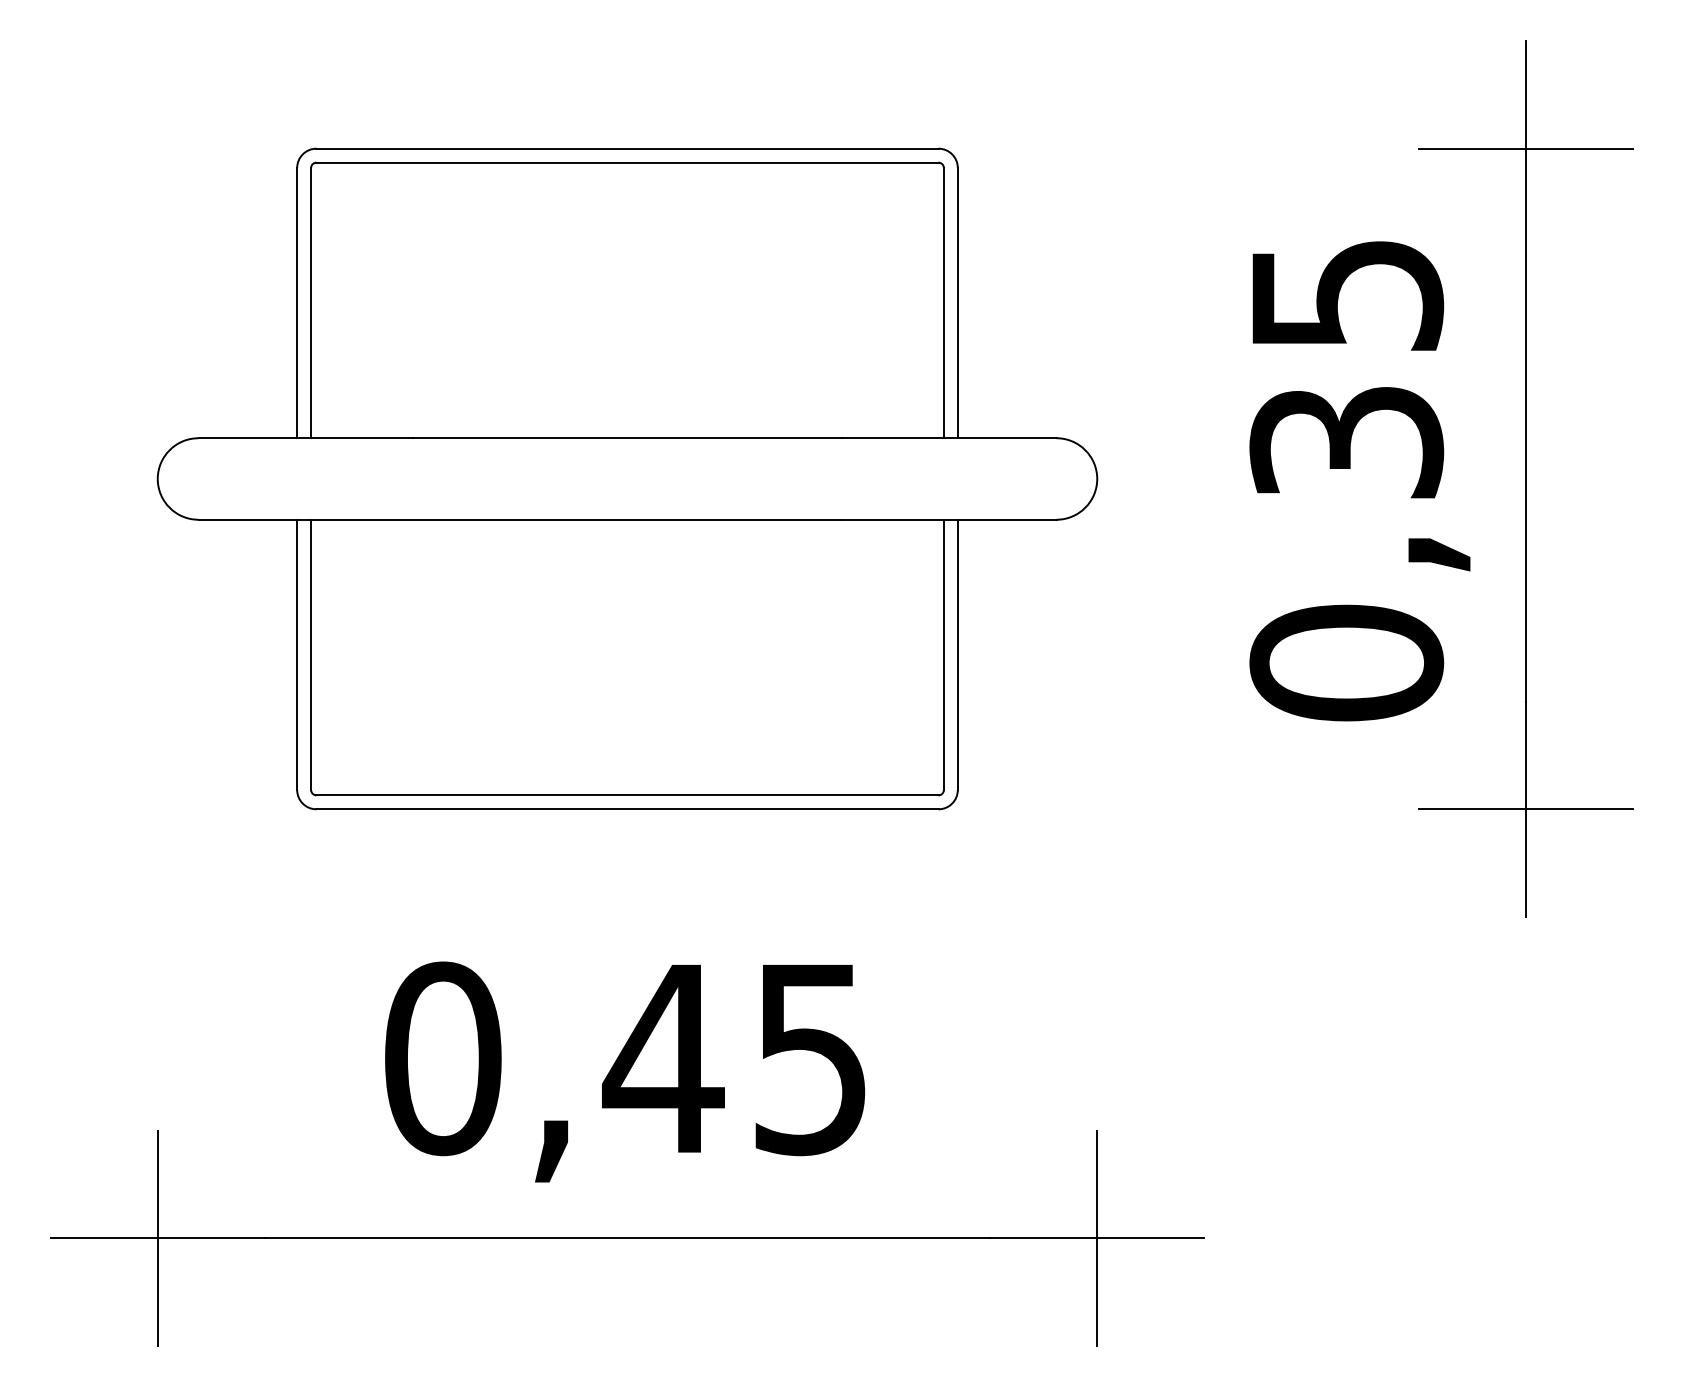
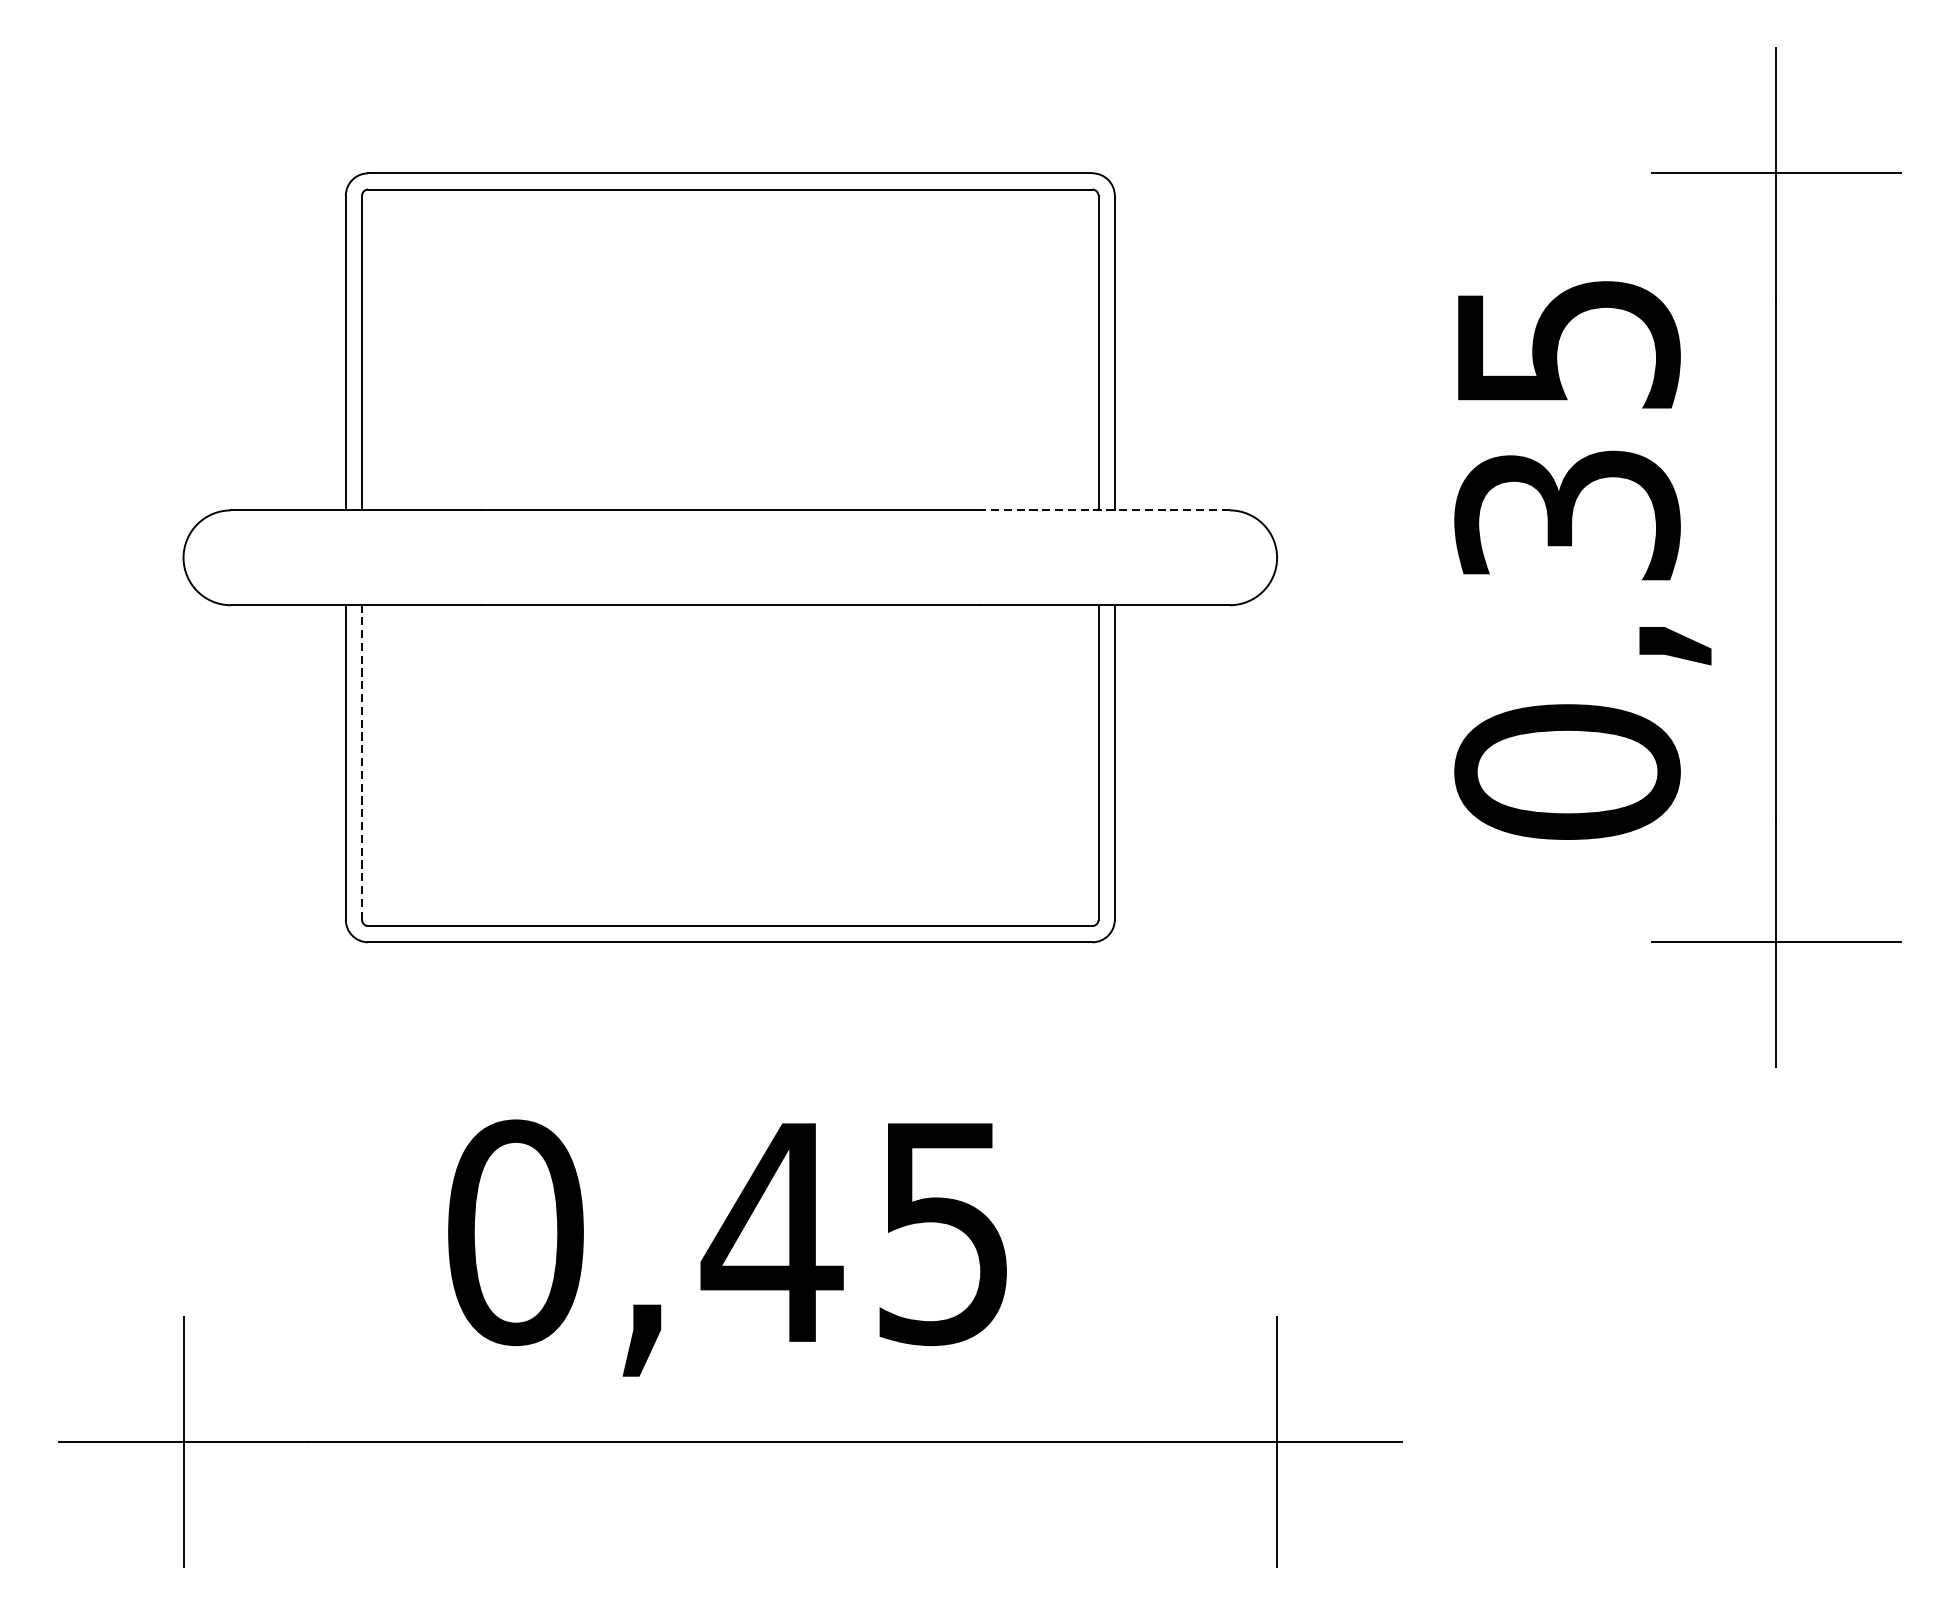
line: (948, 438) -> (1103, 510), solid -> dashed
line: (311, 654) -> (362, 762), solid -> dashed

